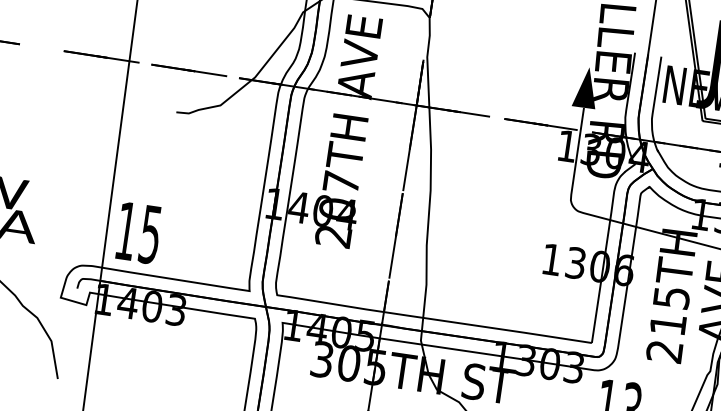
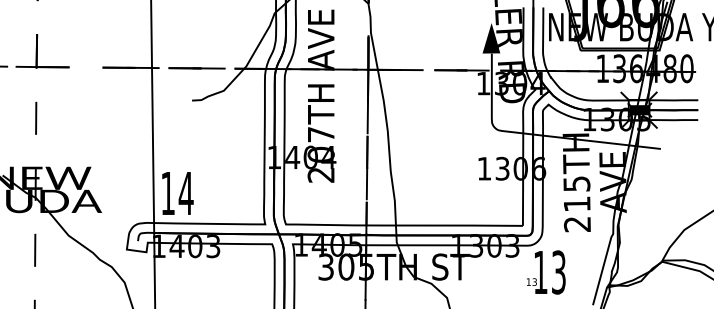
text: (149, 234) -> (185, 193), 15 -> 14

